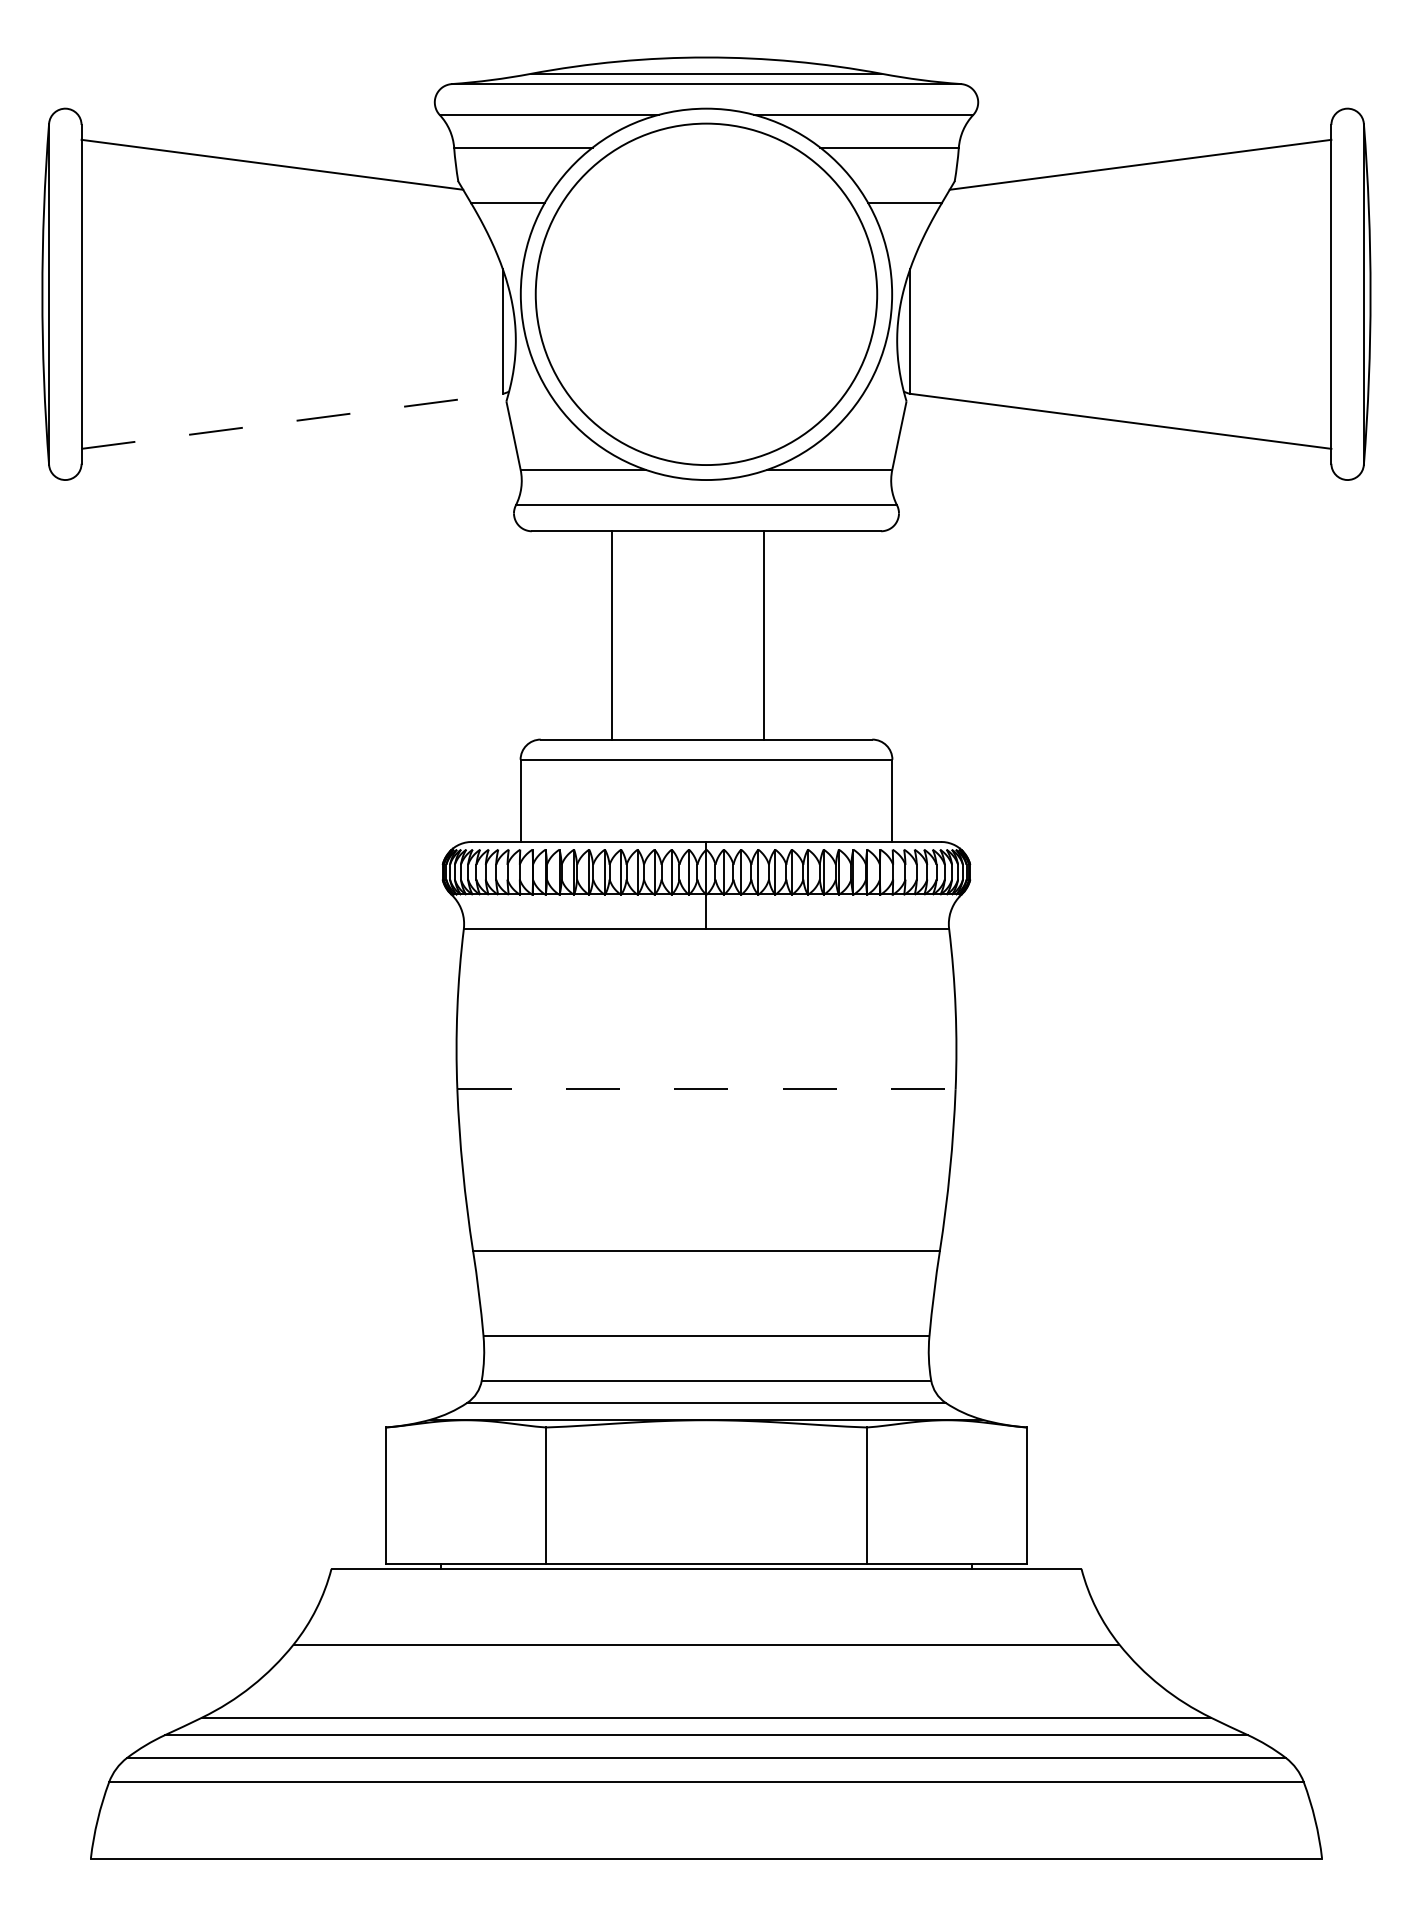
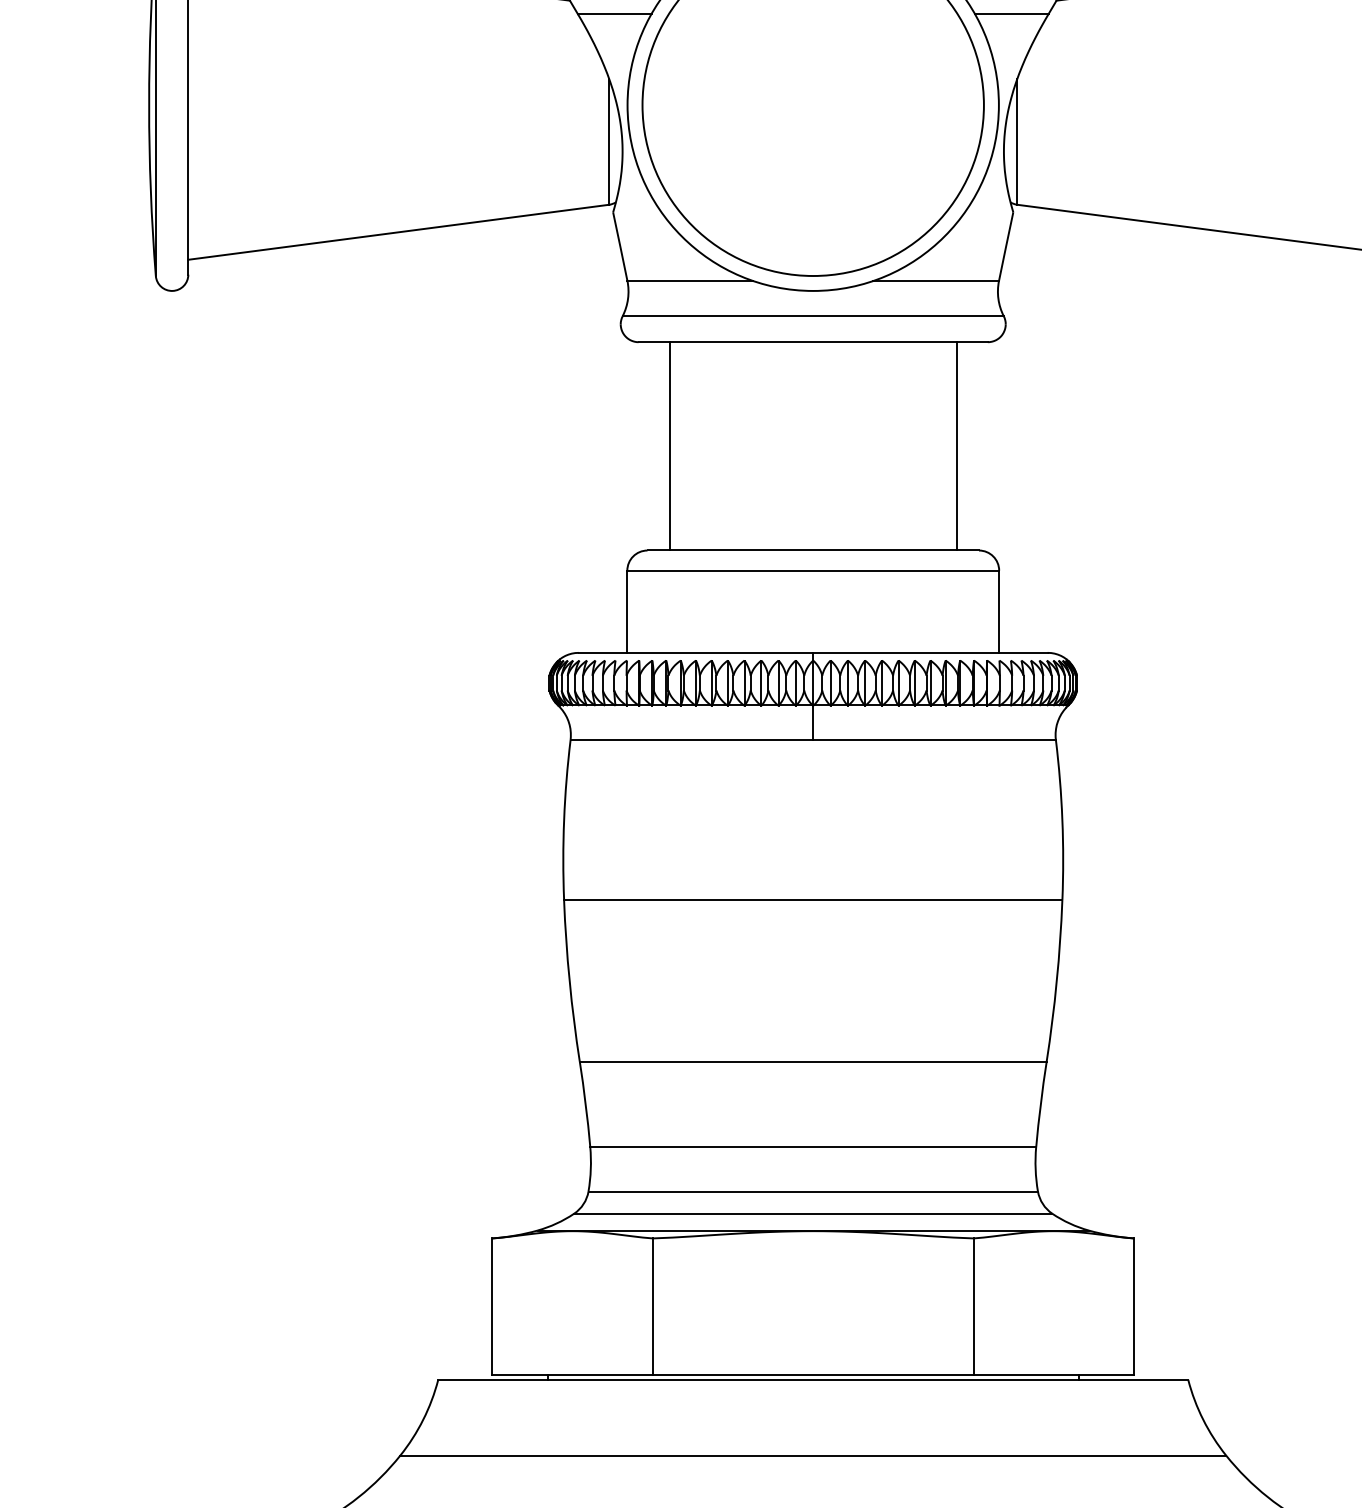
line: (292, 421) -> (399, 232), dashed -> solid
line: (611, 635) -> (669, 446), moved
line: (764, 635) -> (957, 446), moved
line: (706, 1089) -> (813, 900), dashed -> solid

